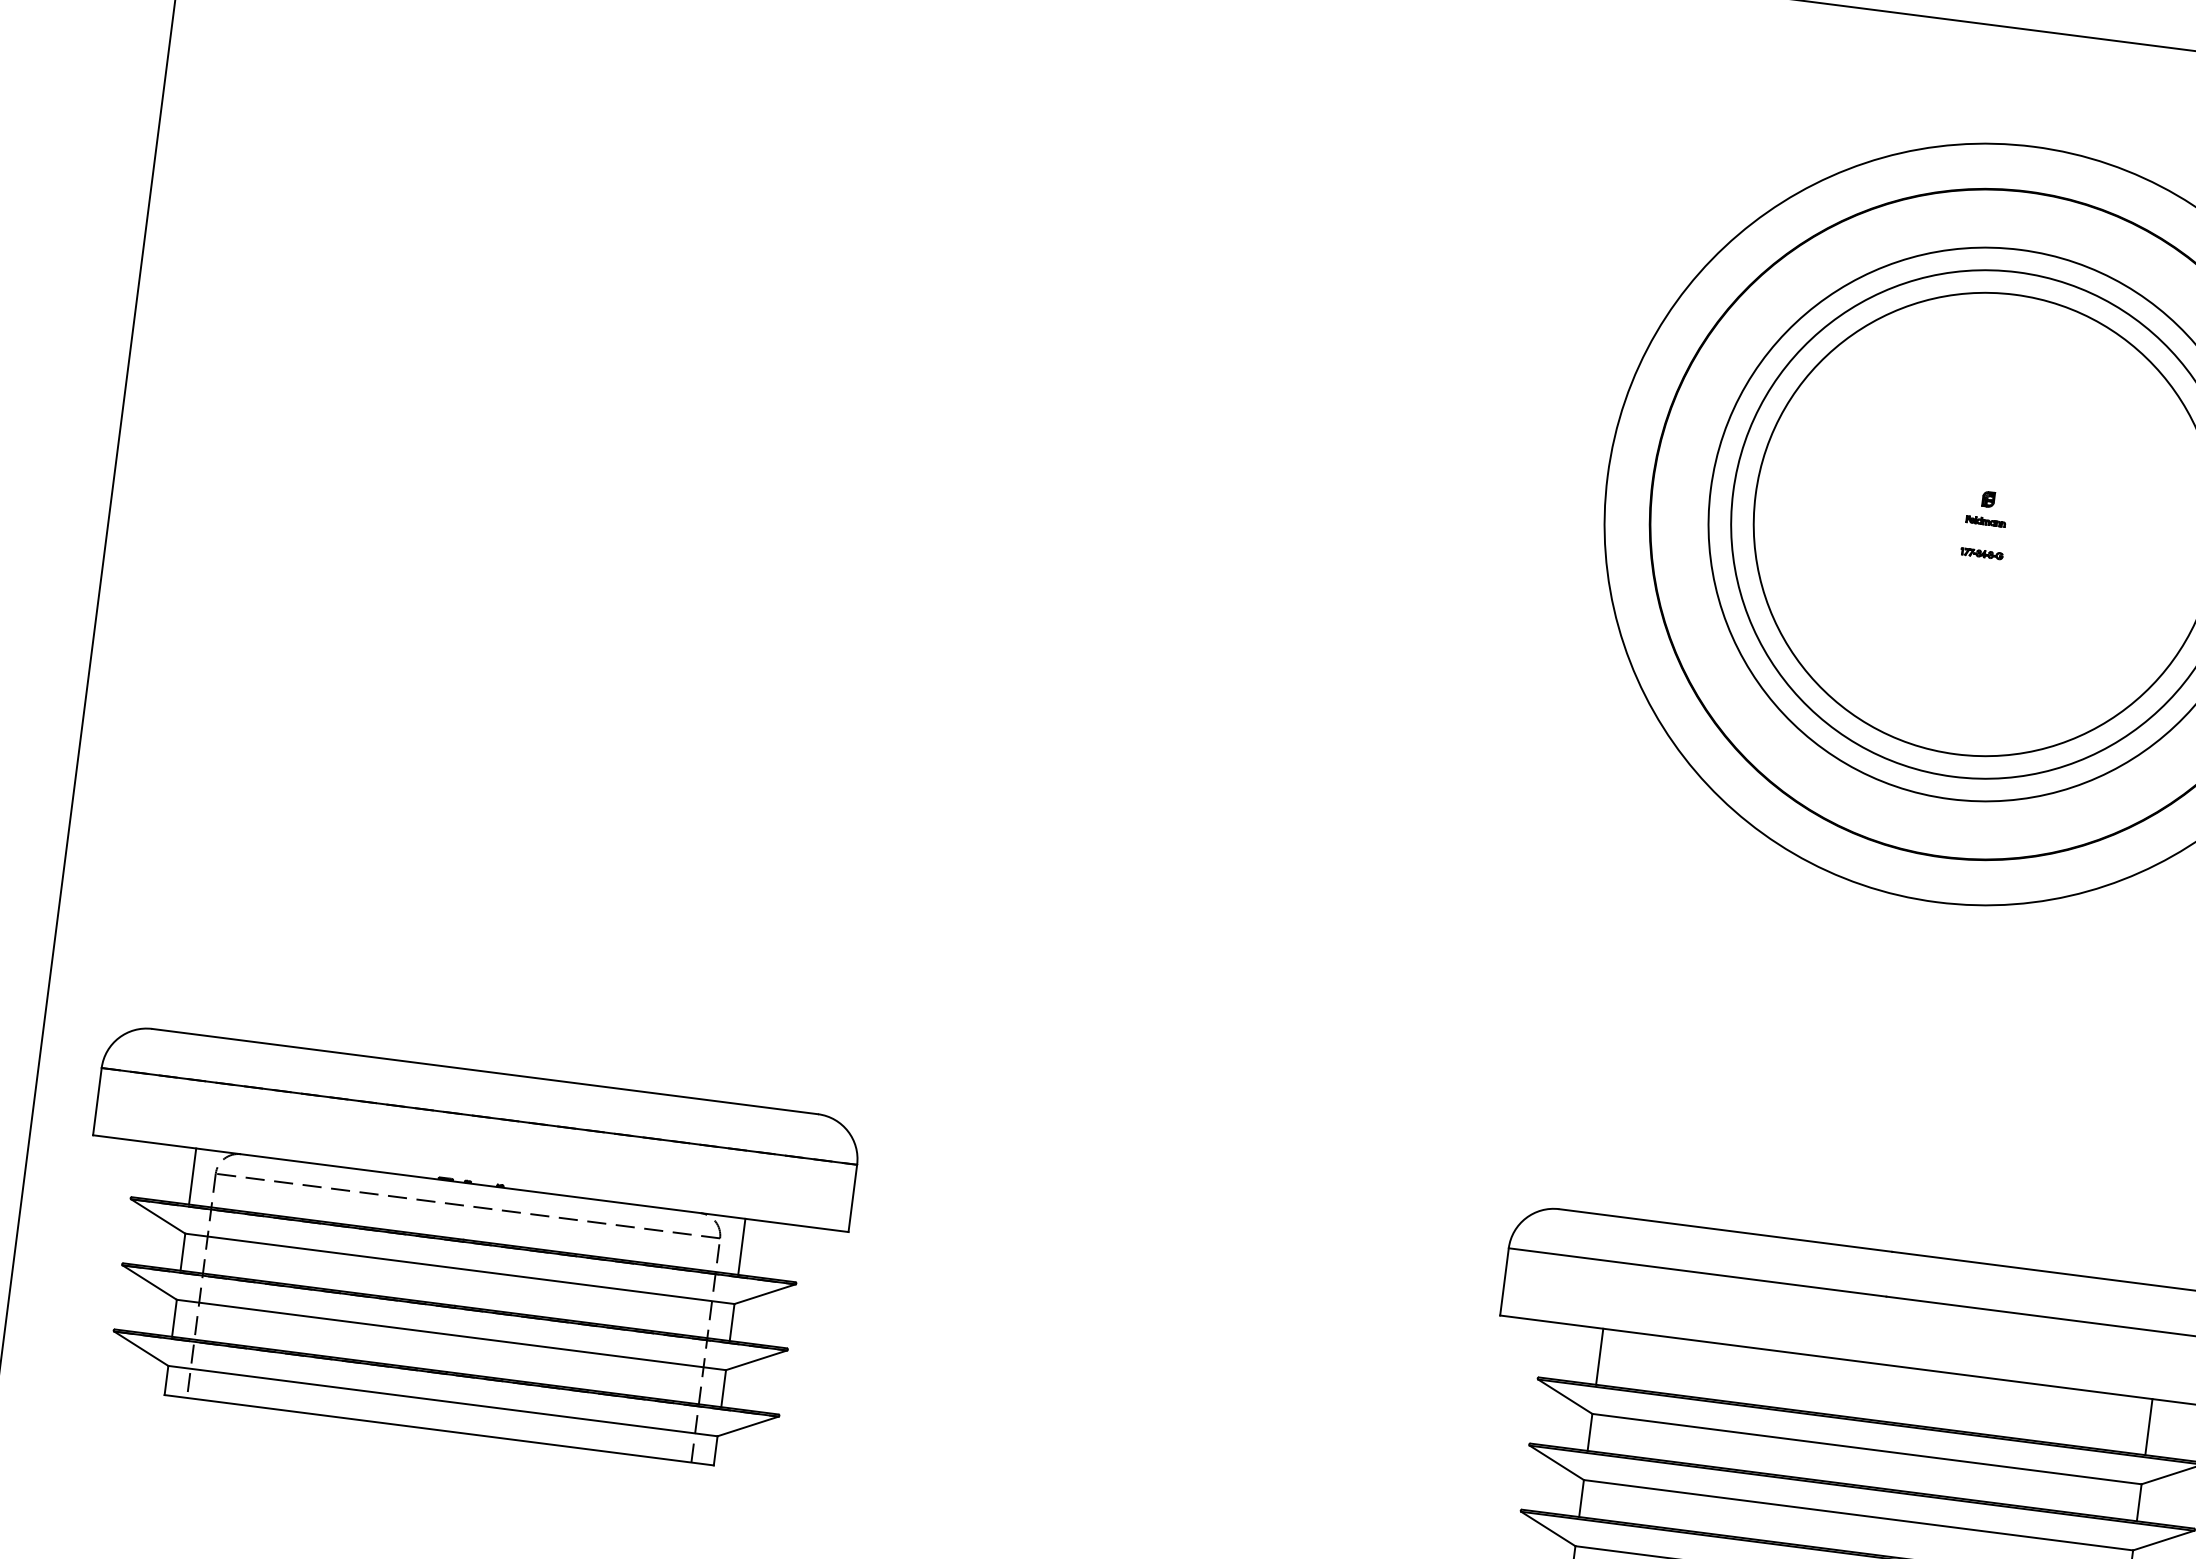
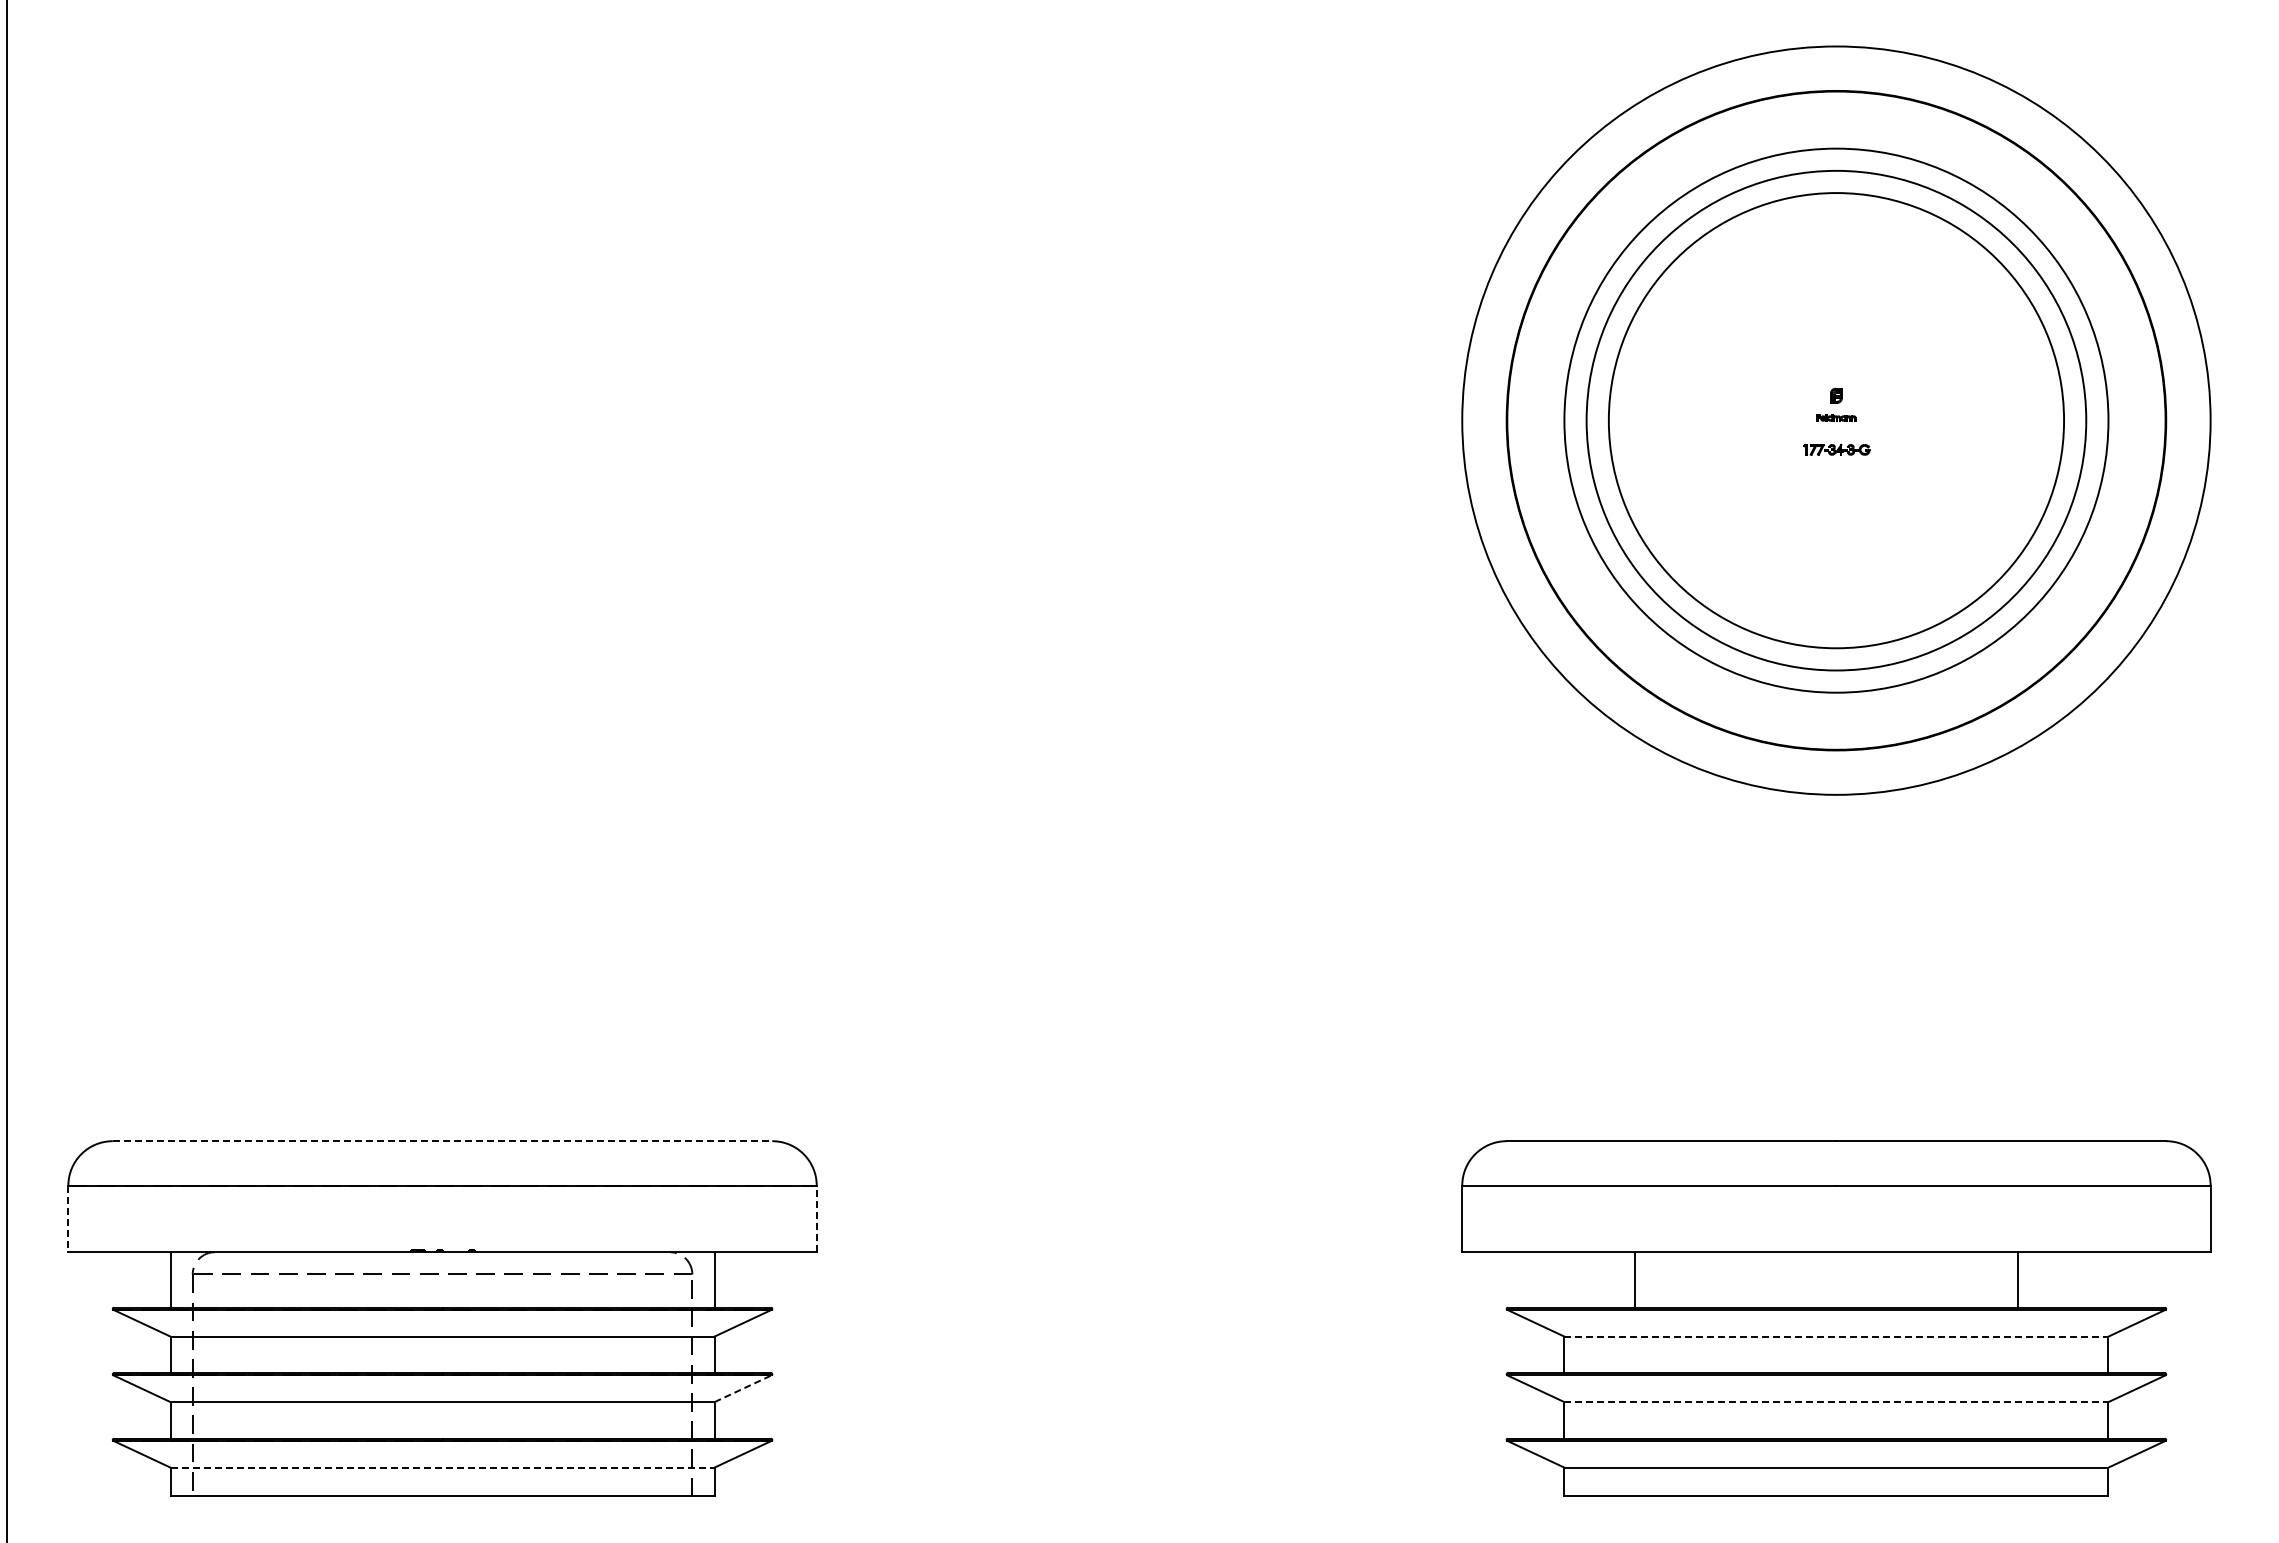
part: (1981, 553) -> (1836, 449), size x1.6
line: (485, 1071) -> (442, 1141), solid -> dashed
line: (97, 1102) -> (68, 1219), solid -> dashed
line: (852, 1197) -> (816, 1218), solid -> dashed
line: (1599, 1356) -> (1635, 1279), moved
line: (756, 1360) -> (743, 1388), solid -> dashed
line: (443, 1401) -> (443, 1467), solid -> dashed
line: (2148, 1426) -> (2018, 1279), moved
line: (1867, 1448) -> (1836, 1336), solid -> dashed
line: (1858, 1515) -> (1836, 1402), solid -> dashed

